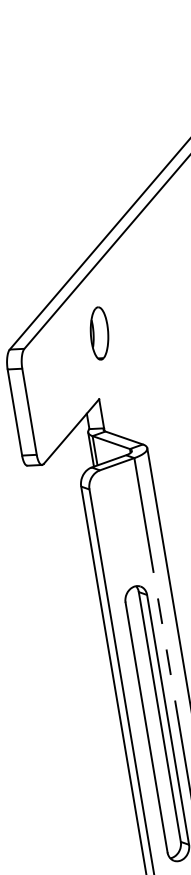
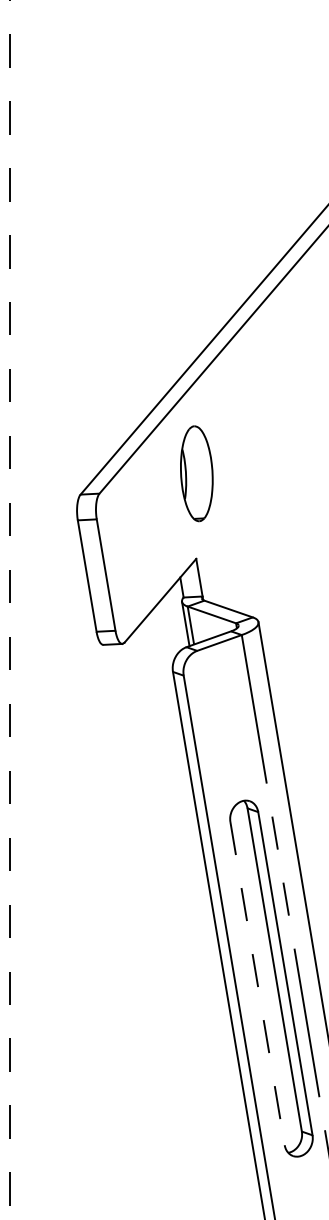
part: (99, 333) -> (196, 473), size x1.4
line: (146, 727) -> (257, 983), solid -> dashed

